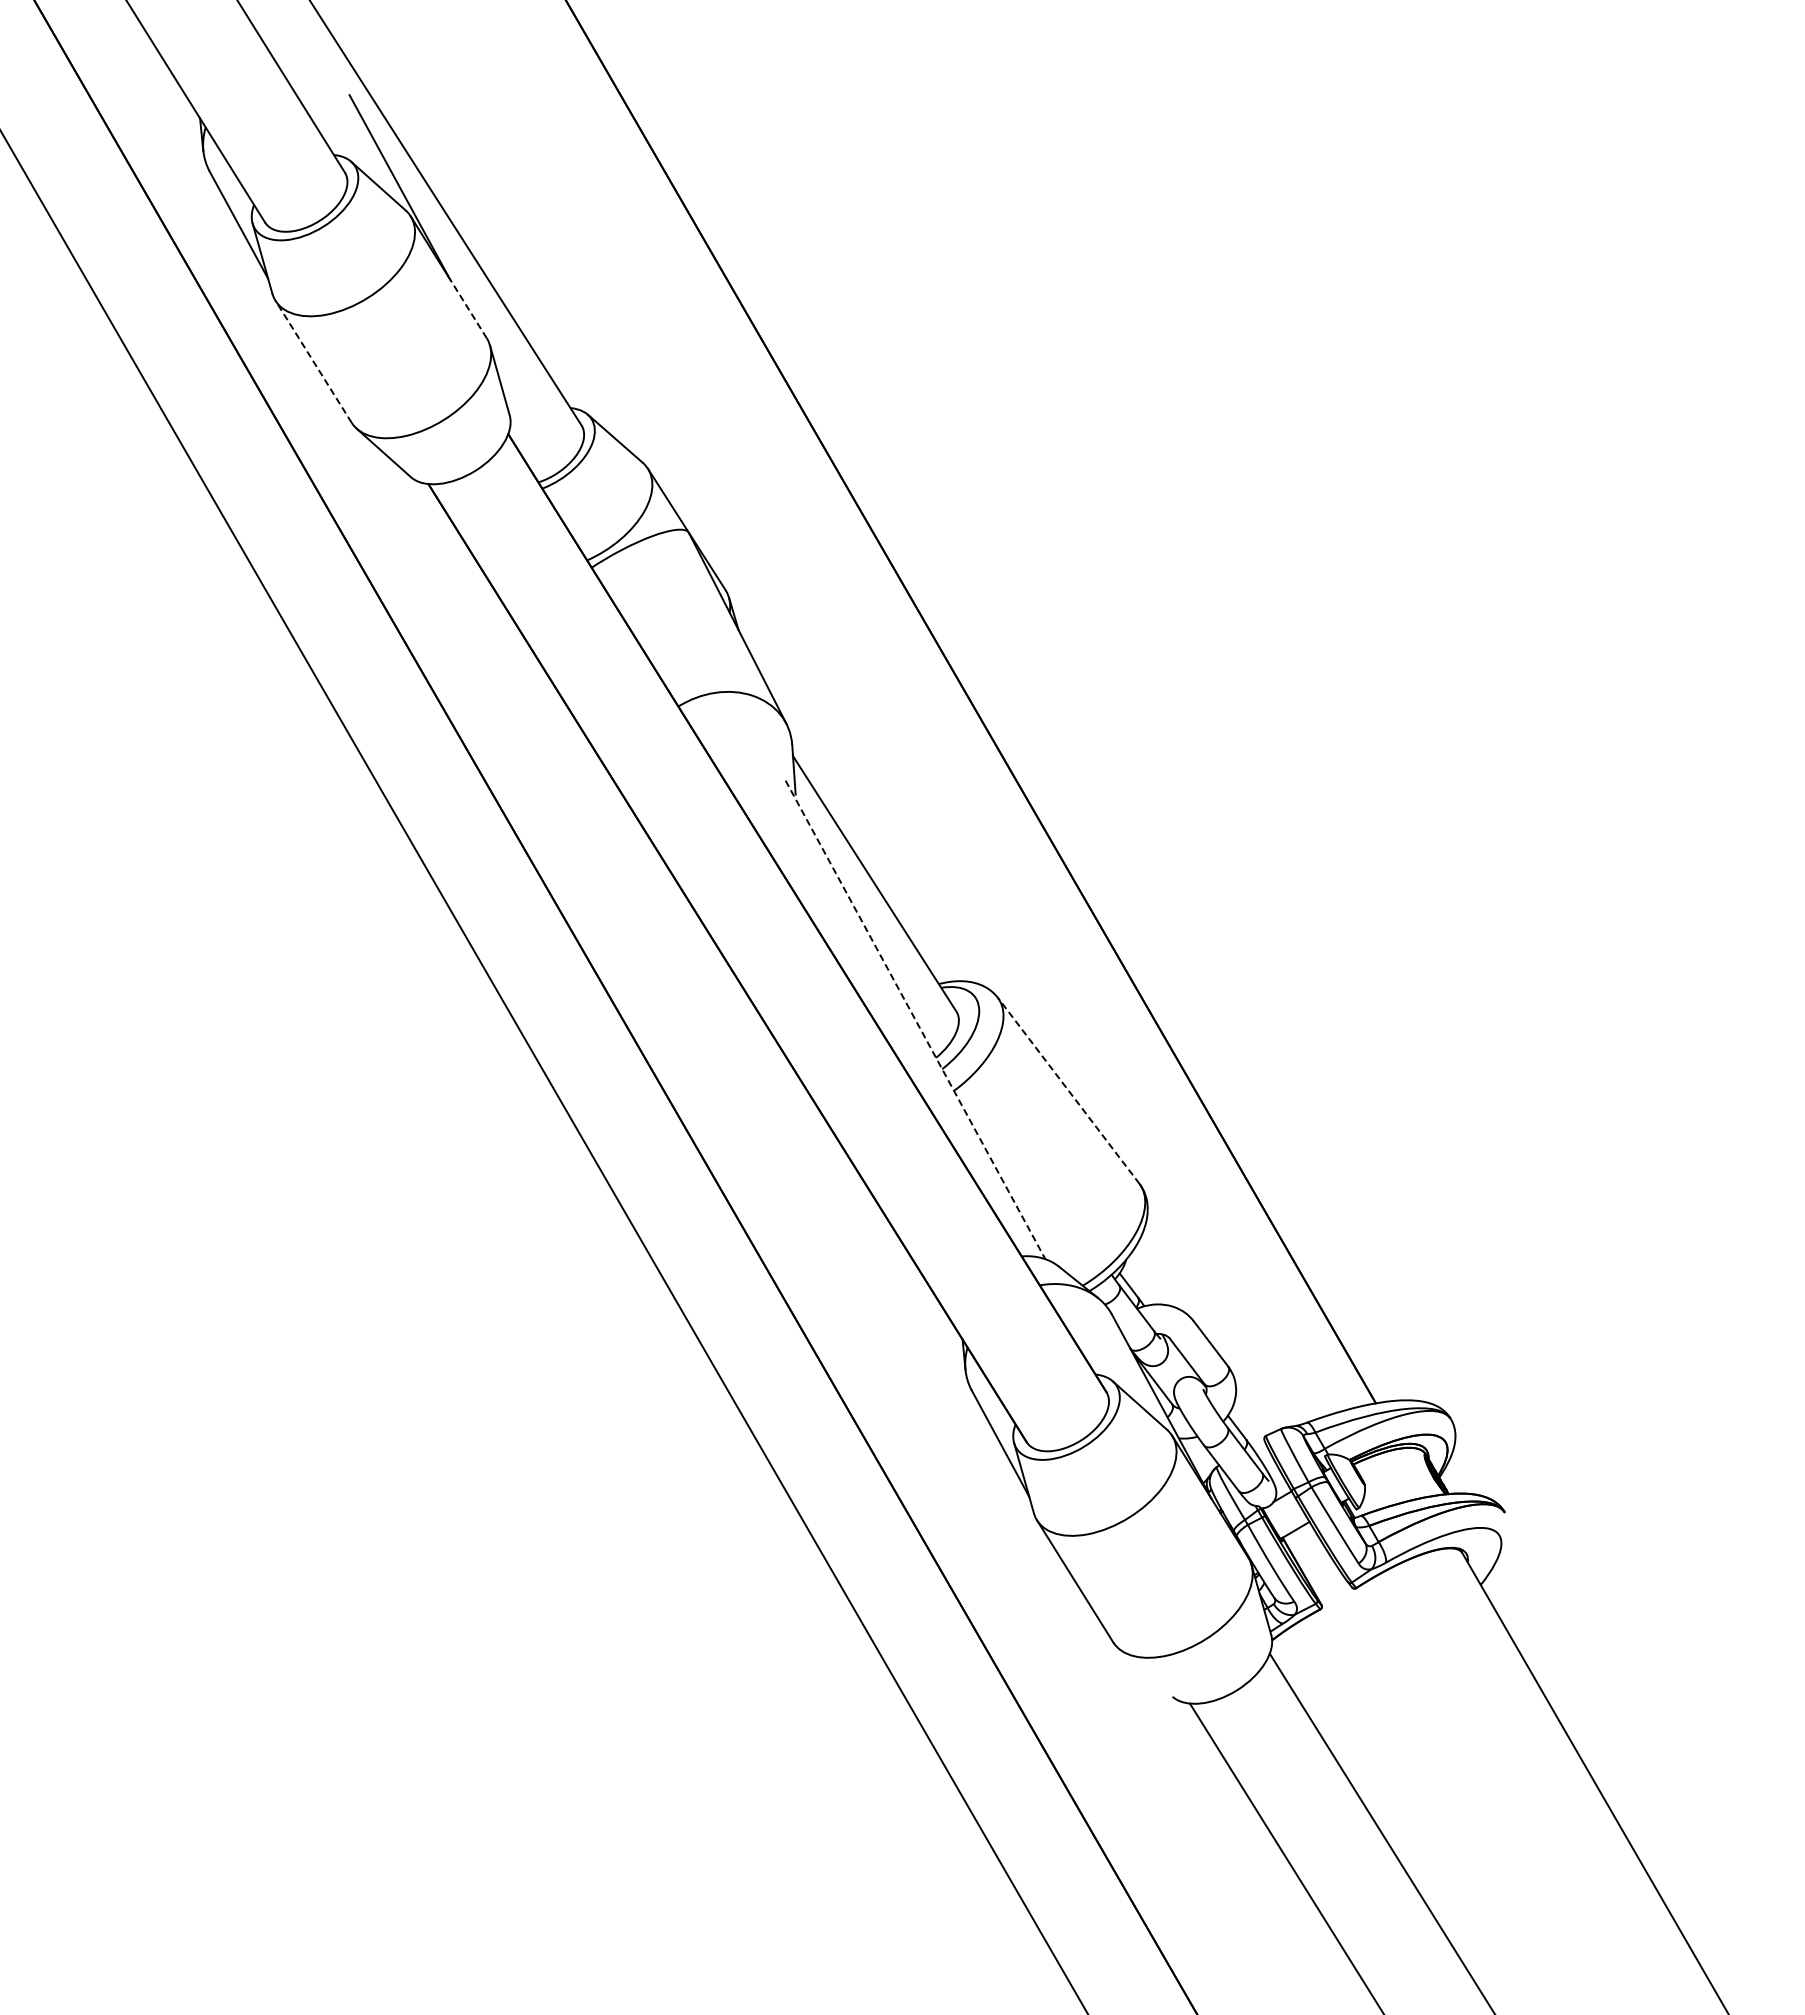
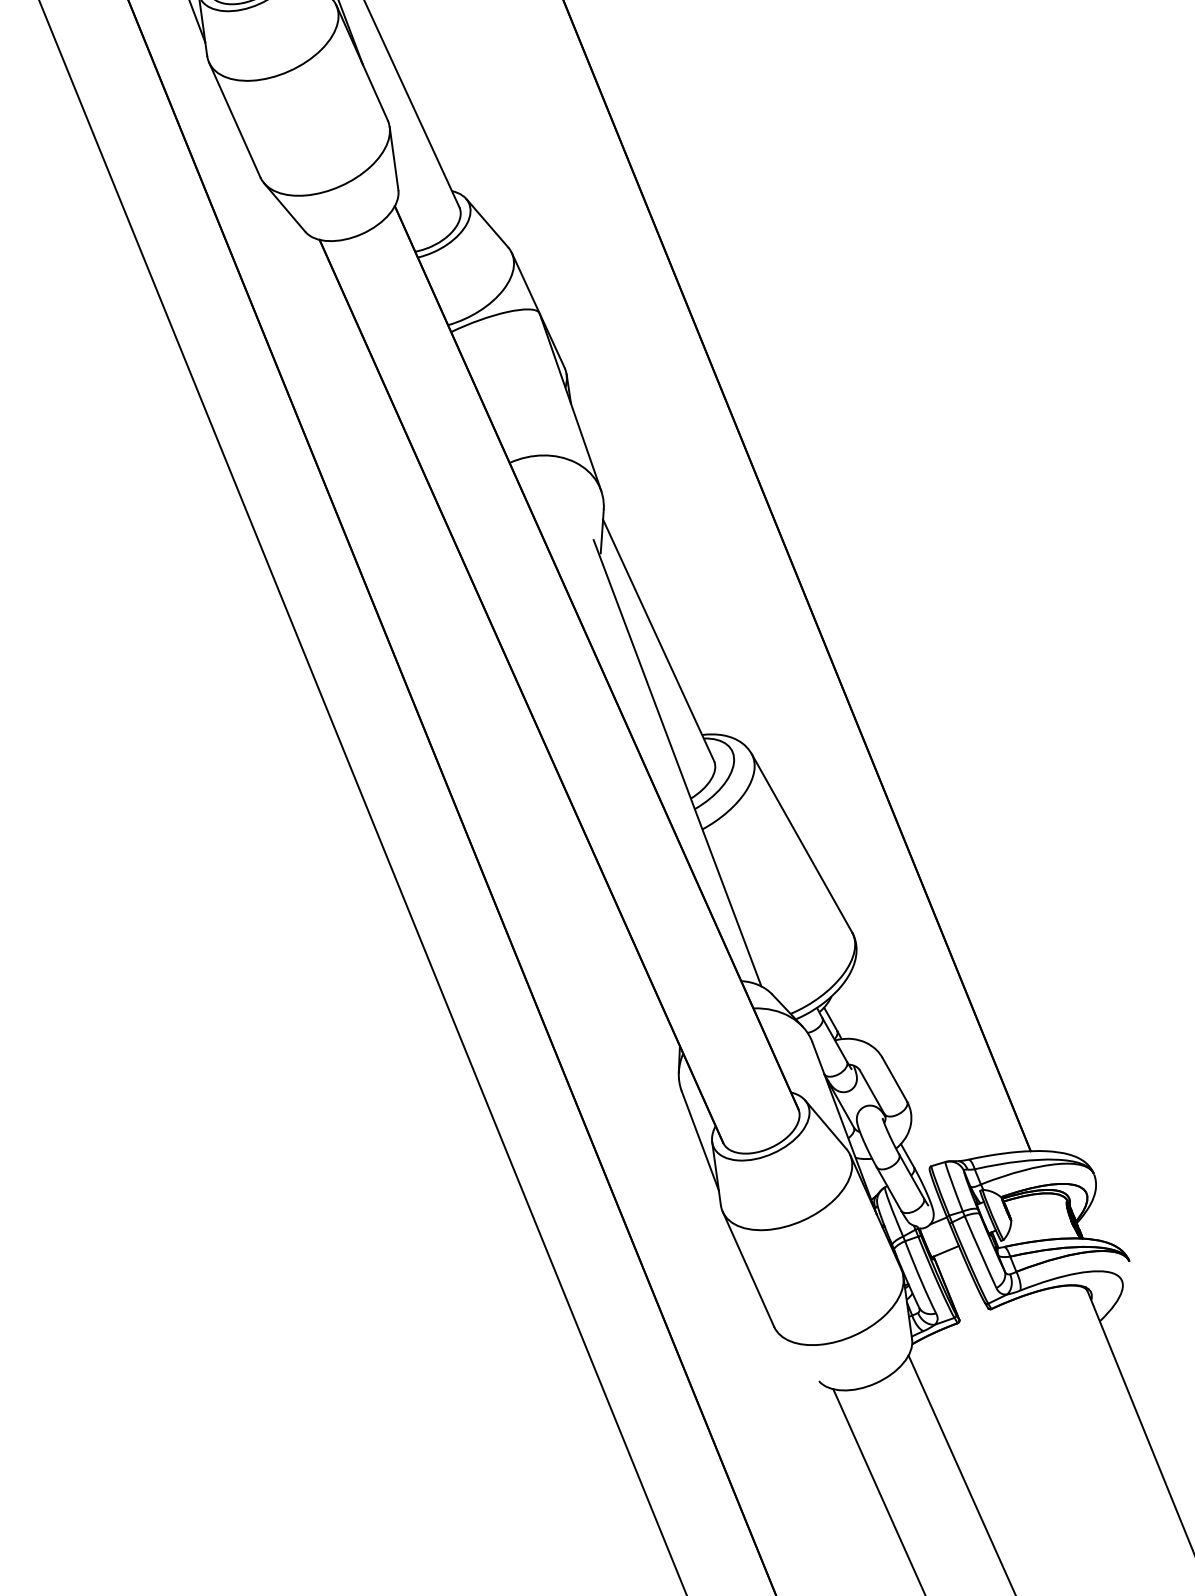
line: (468, 308) -> (375, 92), dashed -> solid
line: (313, 361) -> (234, 119), dashed -> solid
line: (915, 1020) -> (677, 763), dashed -> solid
line: (1068, 1090) -> (801, 842), dashed -> solid

